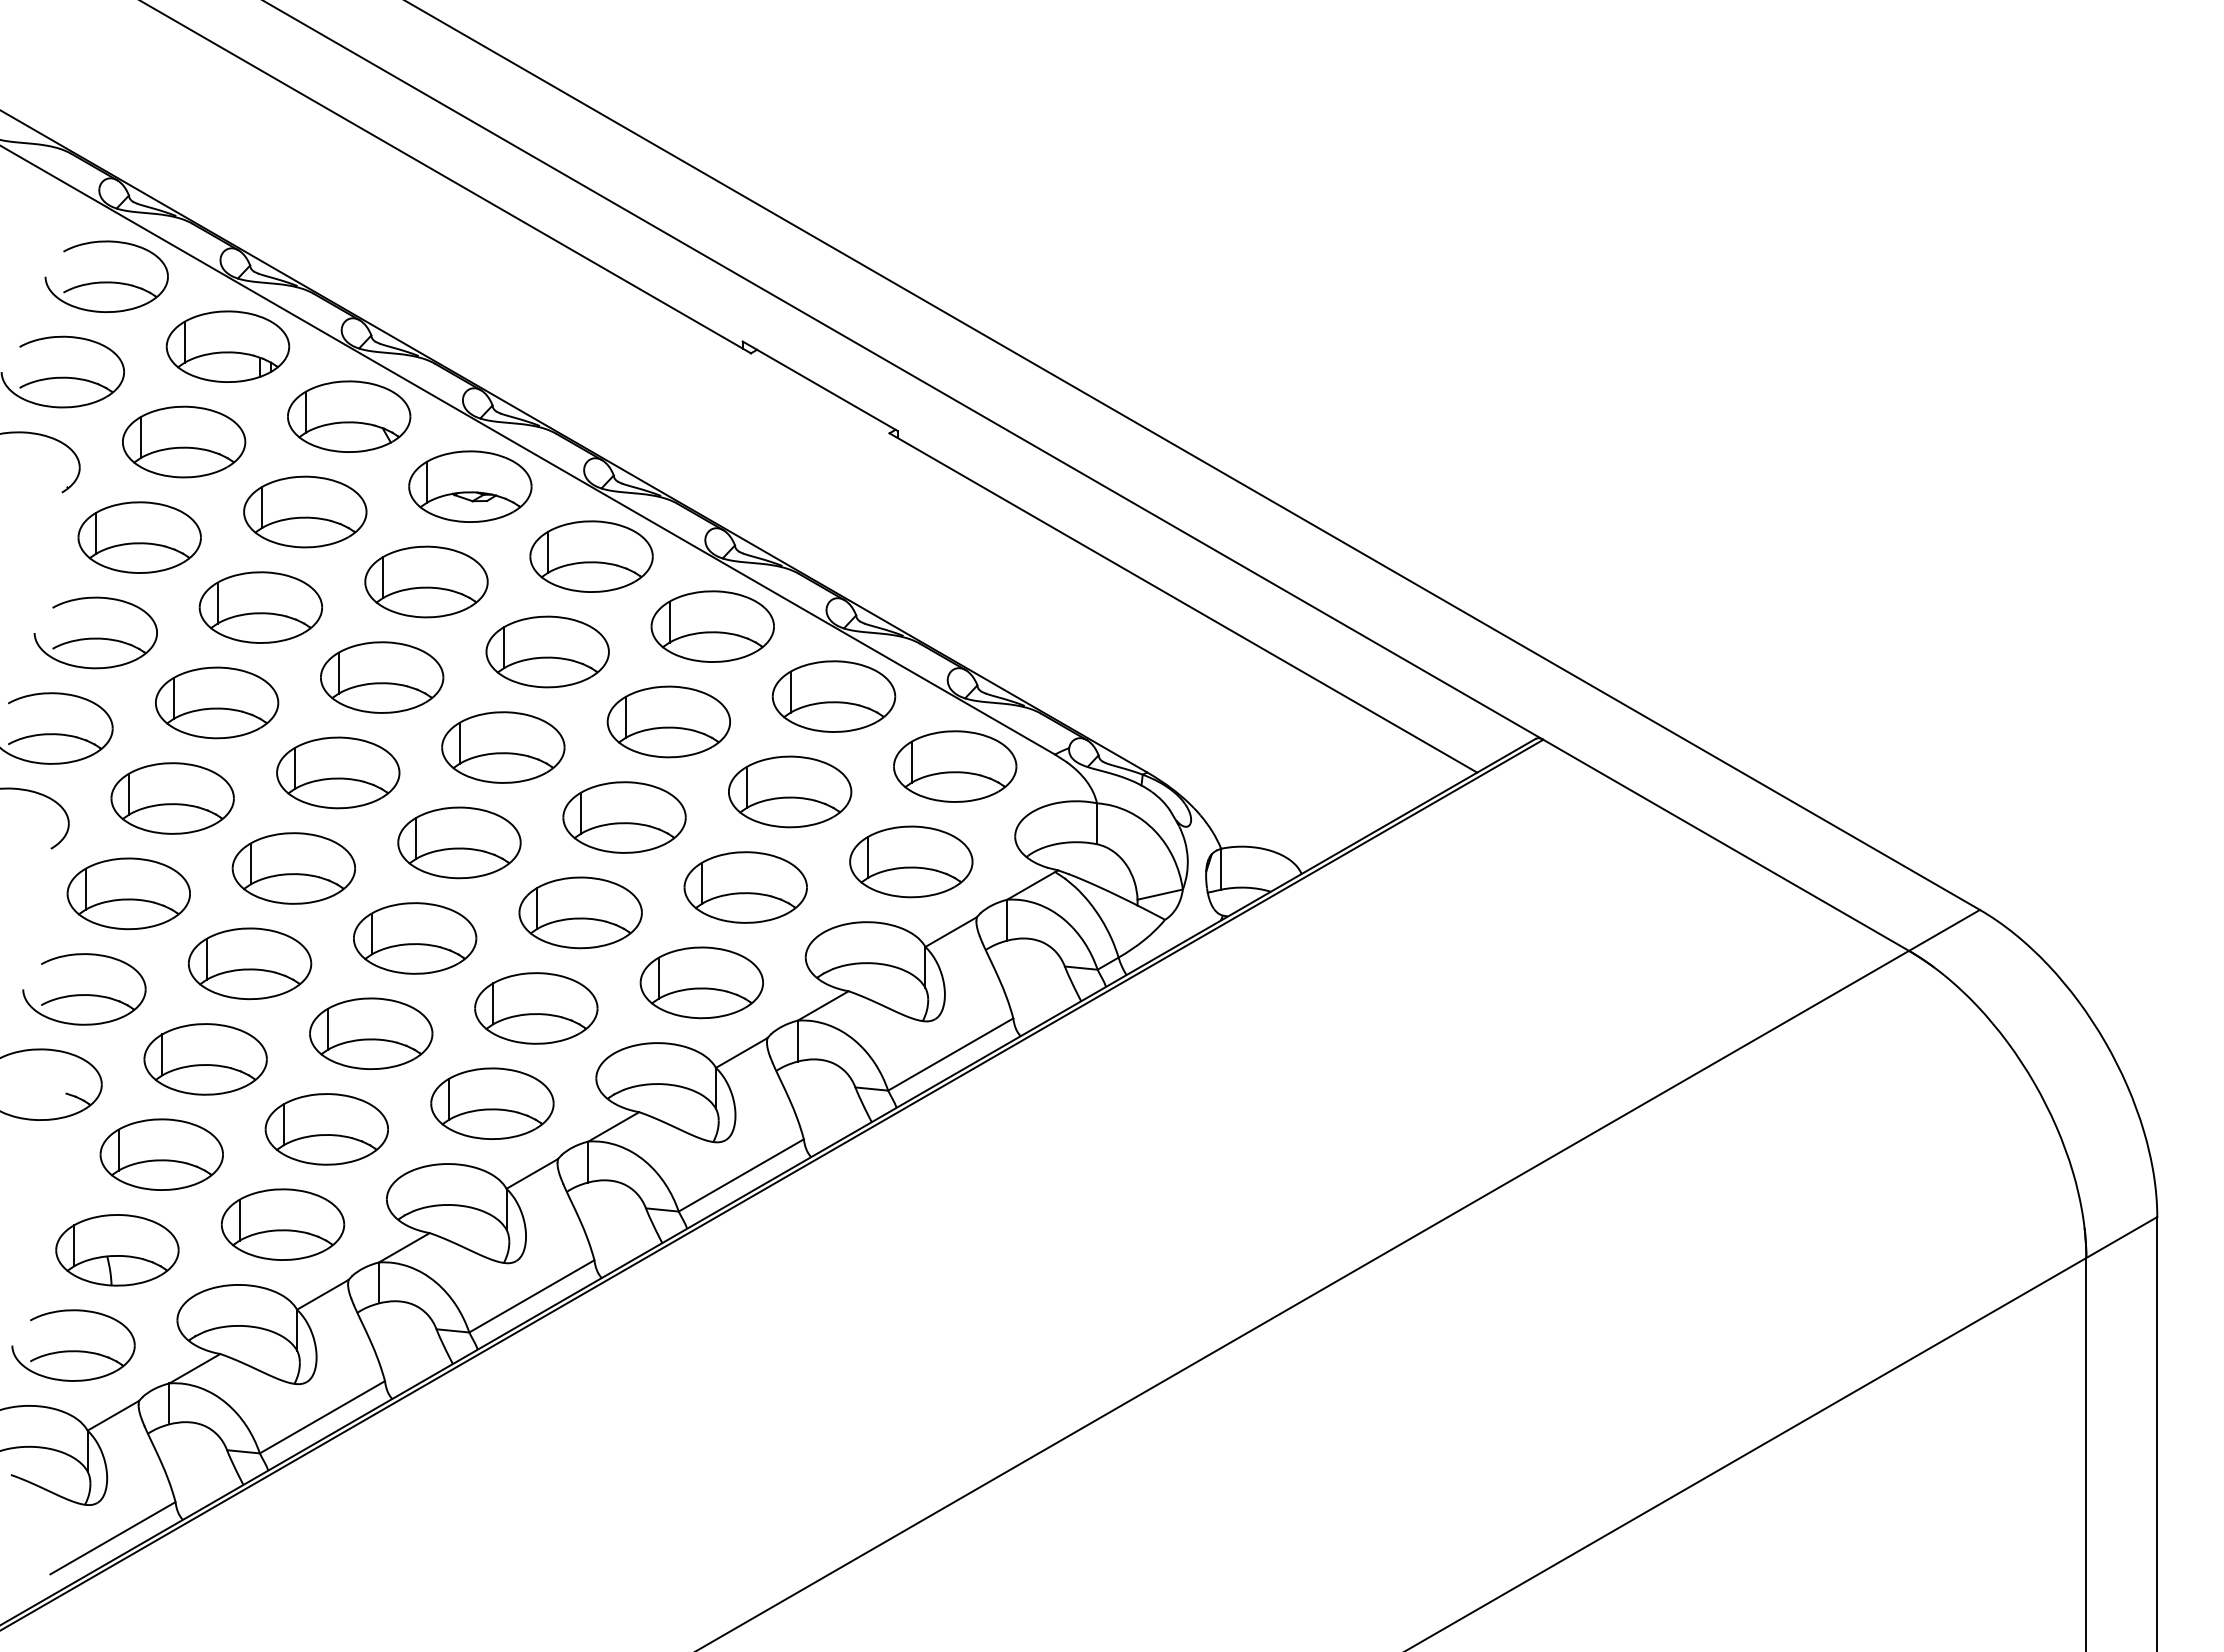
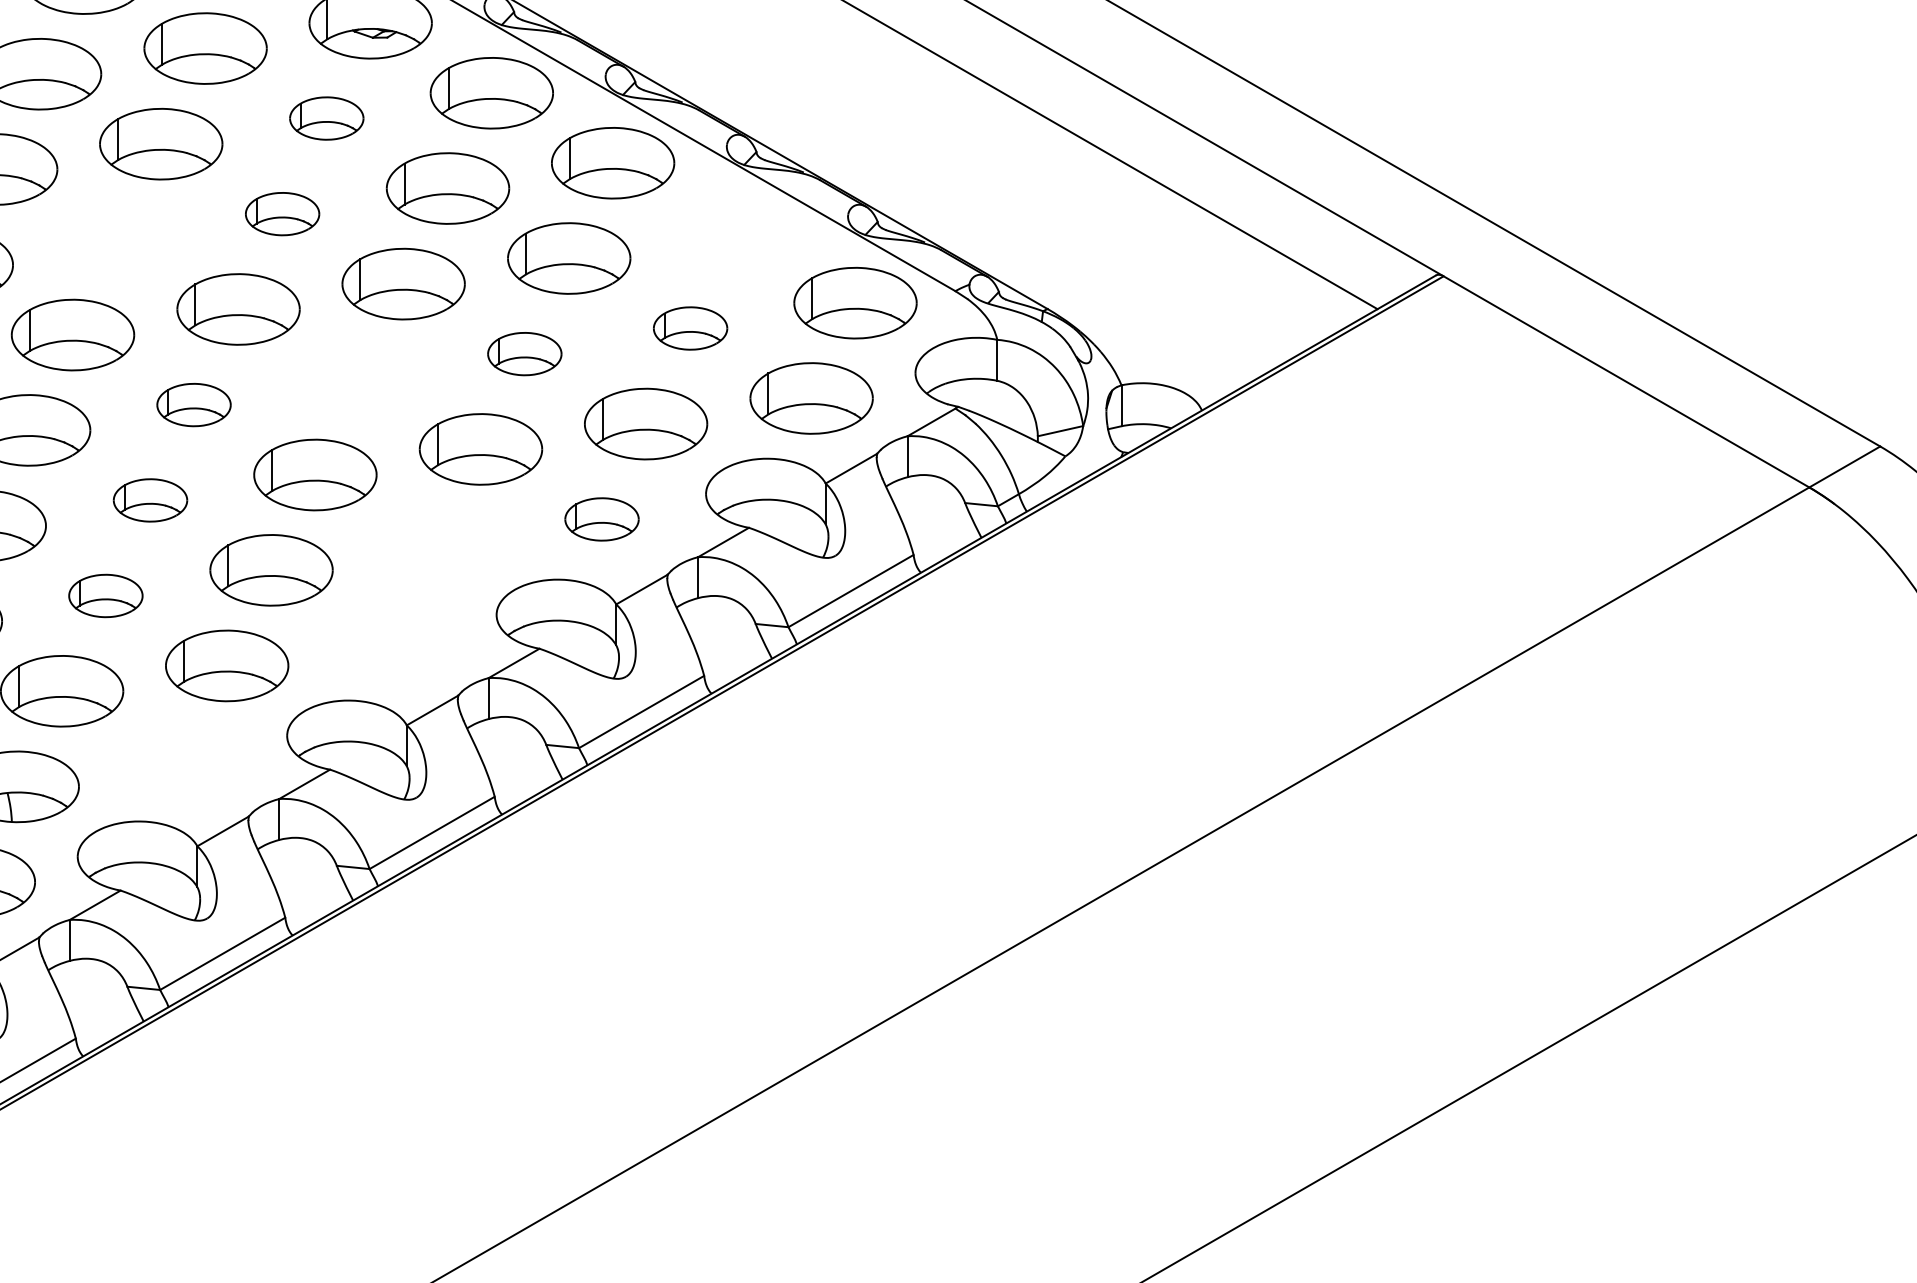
part: (426, 581) -> (326, 118), size x0.6
part: (382, 677) -> (282, 214), size x0.6
part: (833, 696) -> (733, 233), removed
part: (217, 702) -> (117, 239), removed
part: (790, 791) -> (690, 328), size x0.6
part: (624, 817) -> (524, 354), size x0.6
part: (459, 842) -> (359, 379), removed
part: (293, 868) -> (193, 405), size x0.6
part: (250, 963) -> (150, 500), size x0.6
part: (701, 982) -> (601, 519), size x0.6
part: (536, 1008) -> (436, 545), removed
part: (205, 1059) -> (105, 596), size x0.6
part: (492, 1103) -> (392, 640), removed
part: (282, 1224) -> (182, 761), removed

